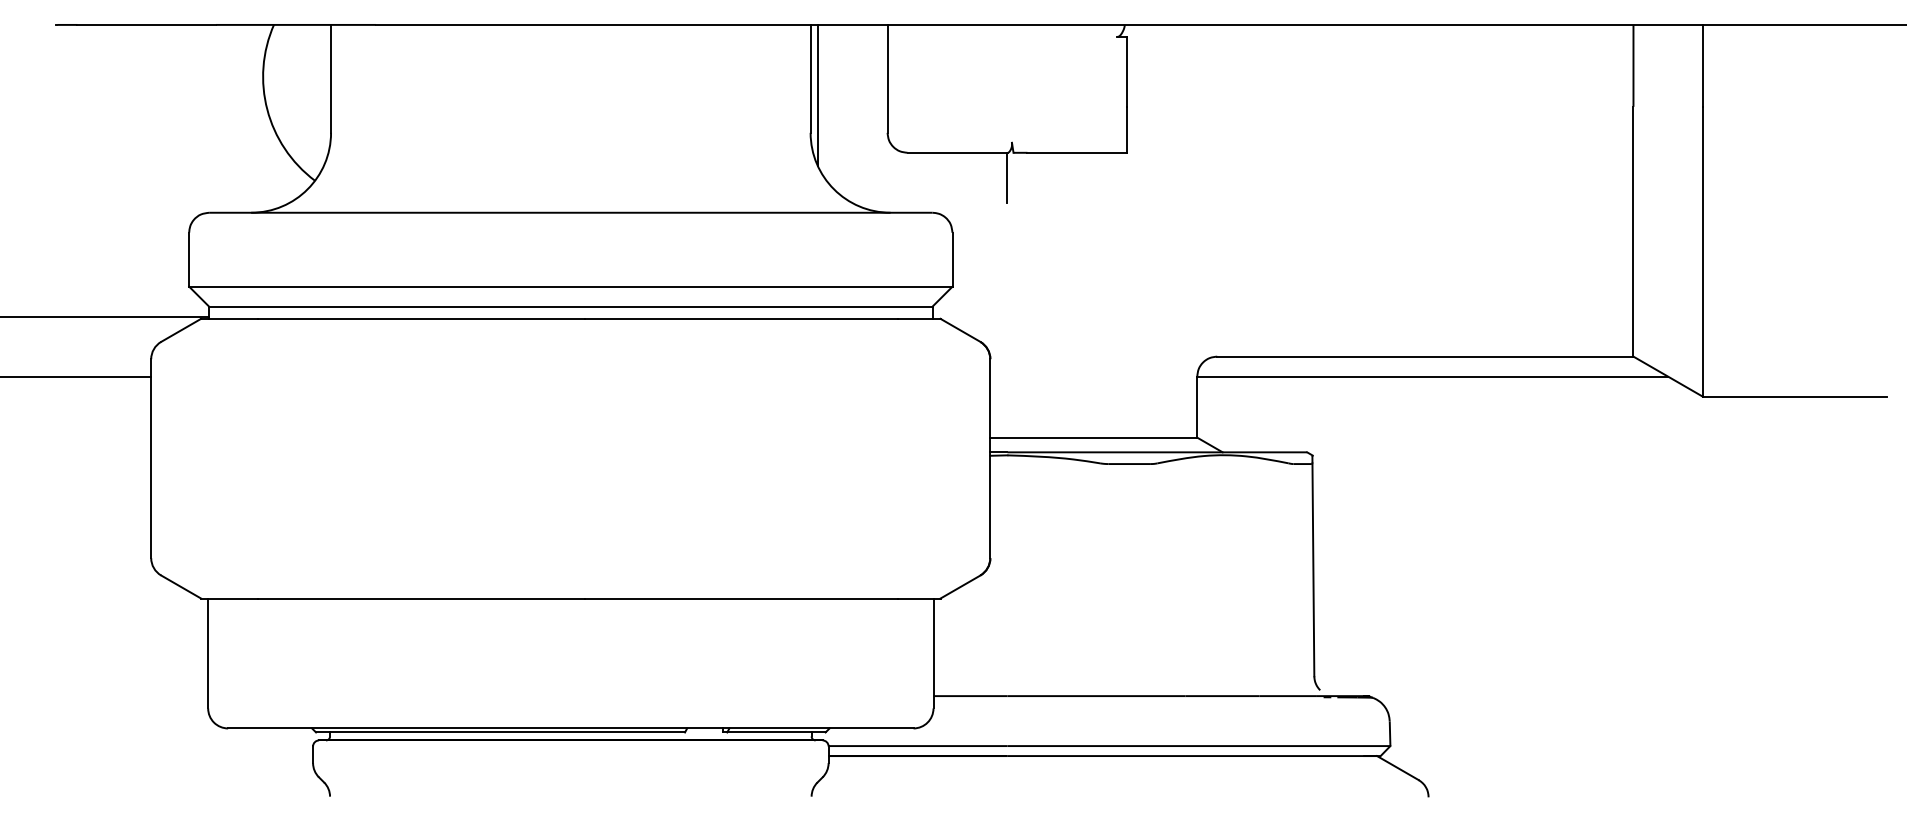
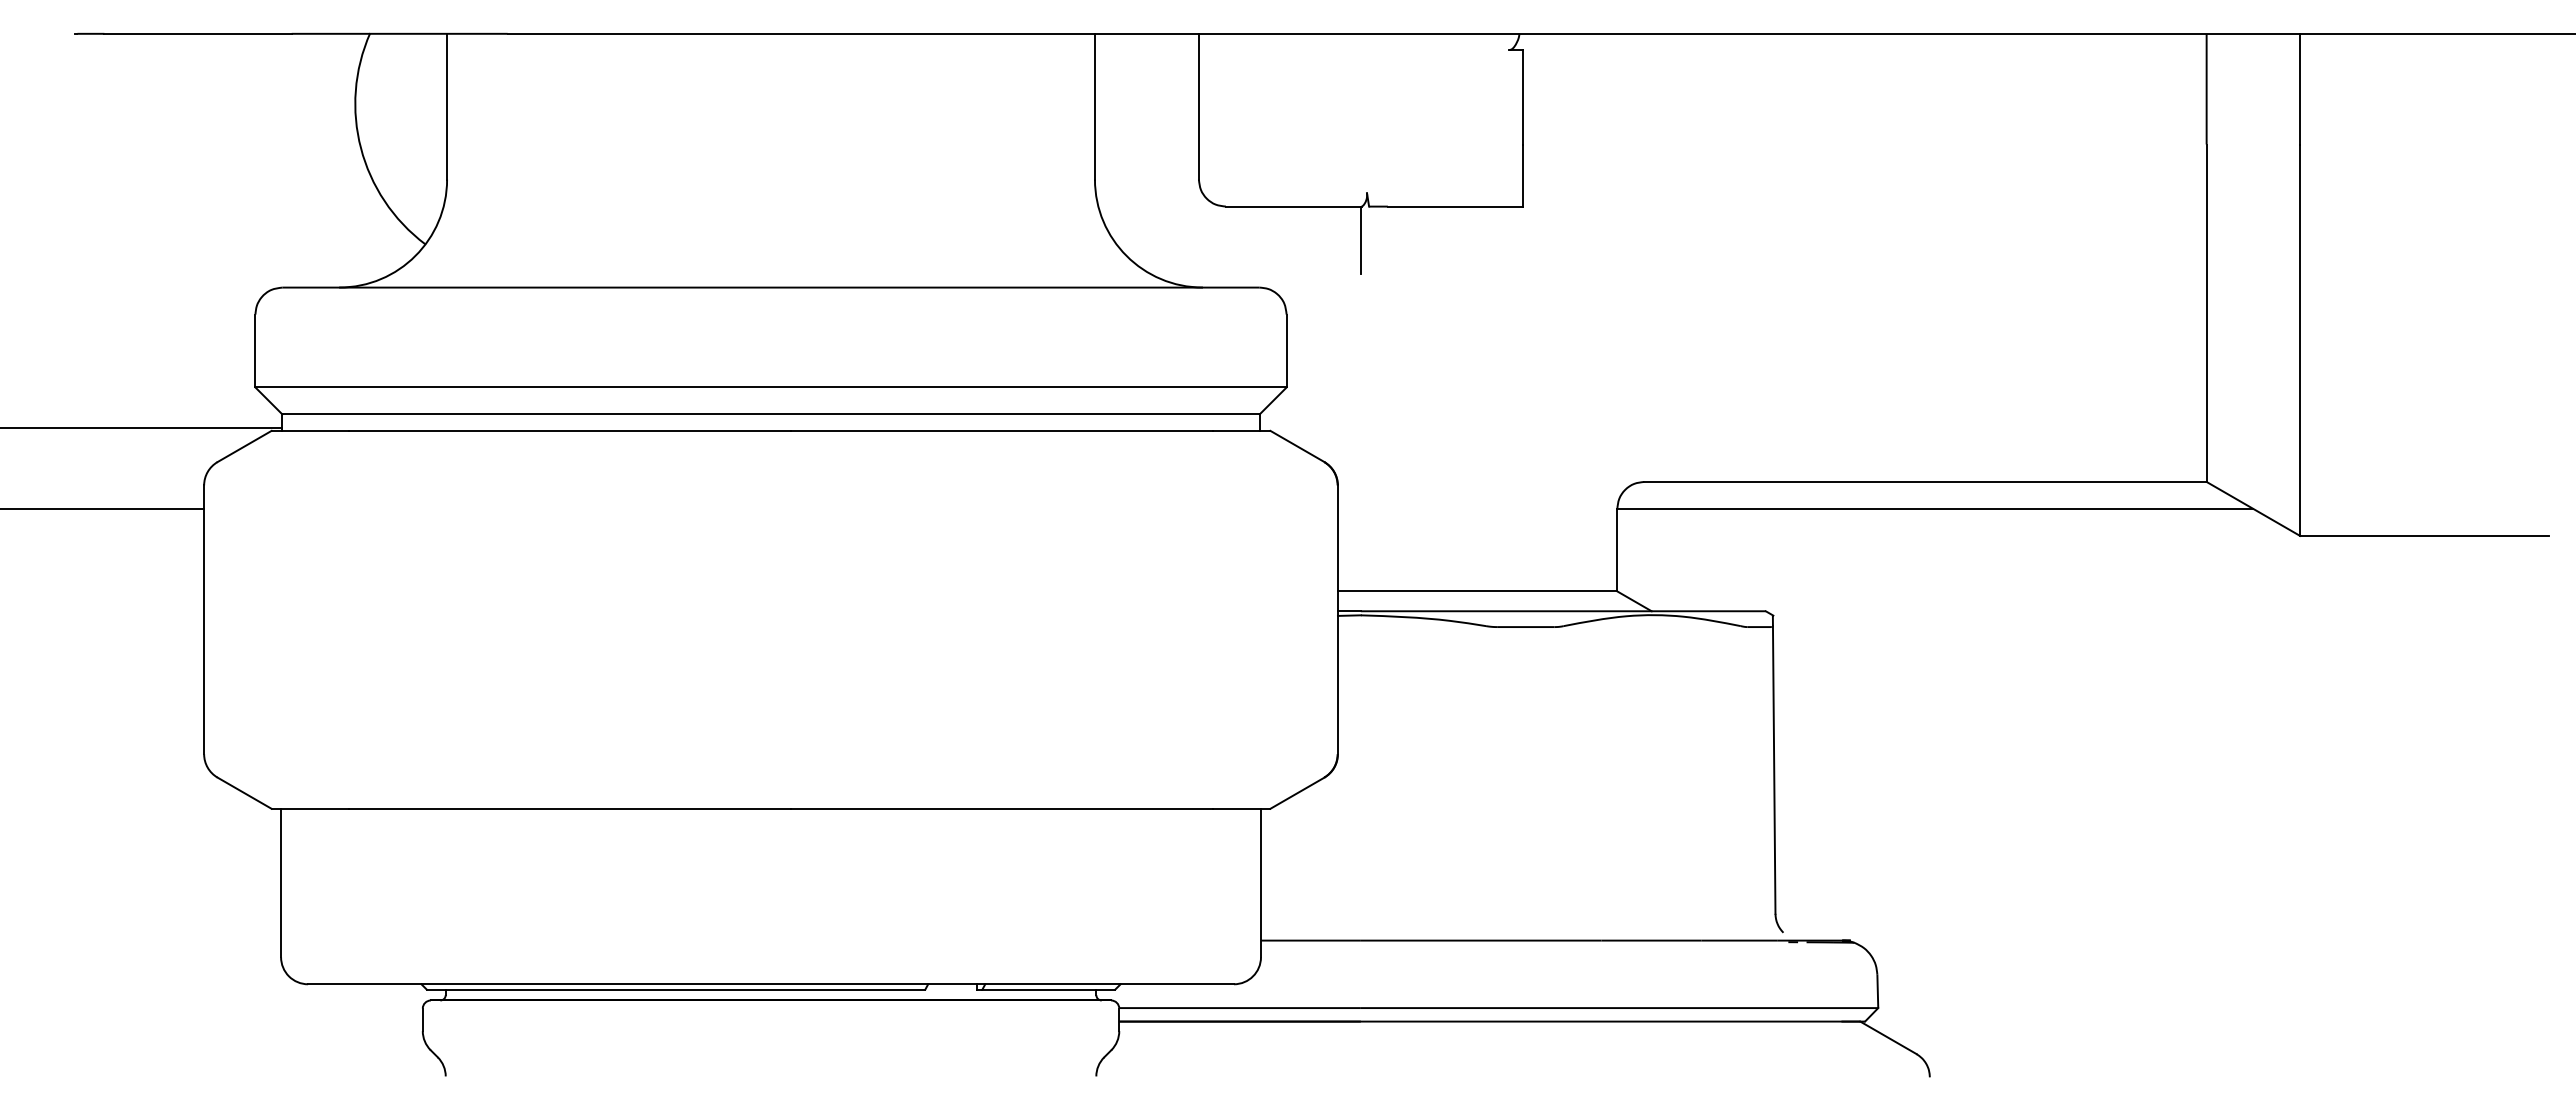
line: (817, 95) -> (1104, 128), removed

